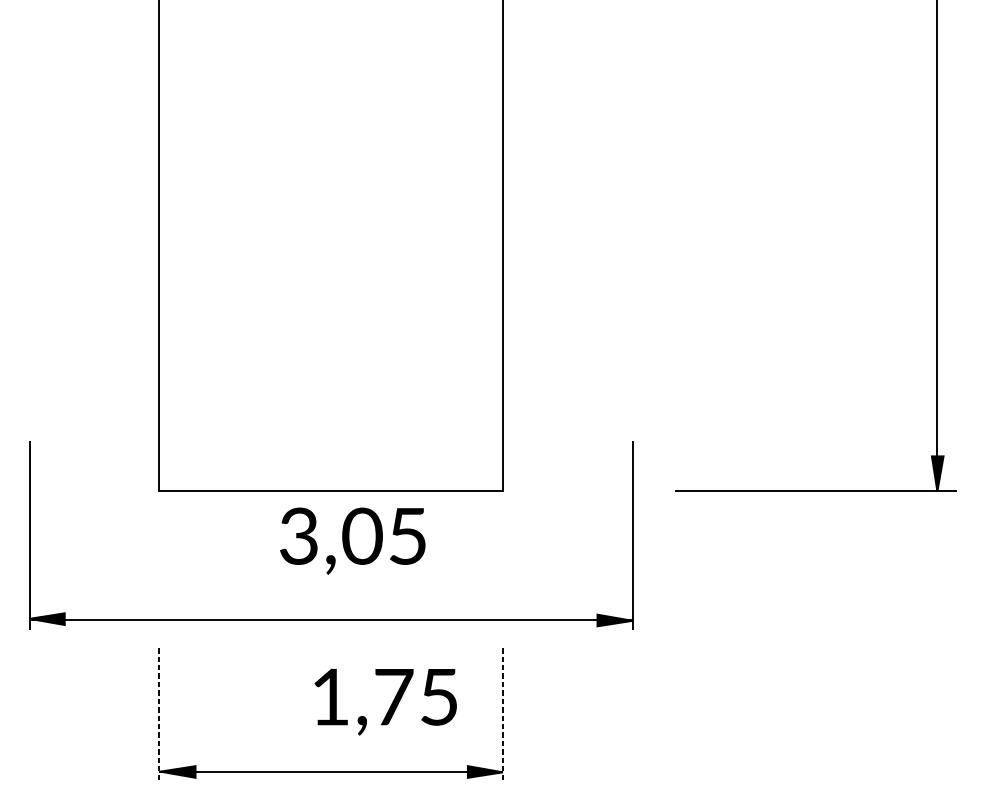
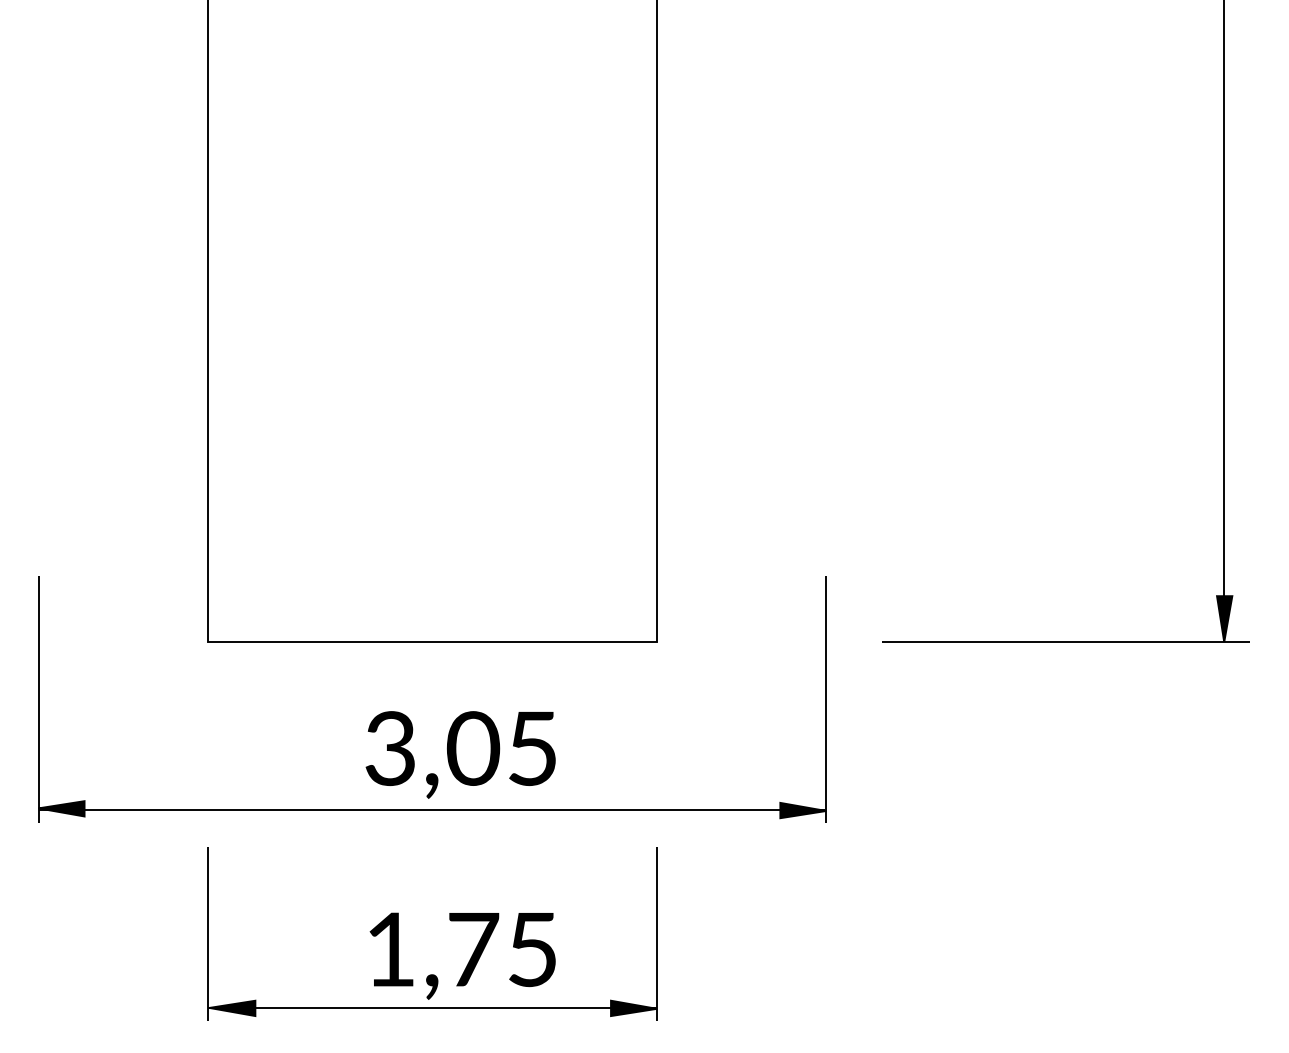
text: (352, 540) -> (460, 754), moved
text: (385, 701) -> (462, 955), moved
line: (158, 715) -> (207, 934), dashed -> solid
line: (502, 715) -> (656, 934), dashed -> solid

